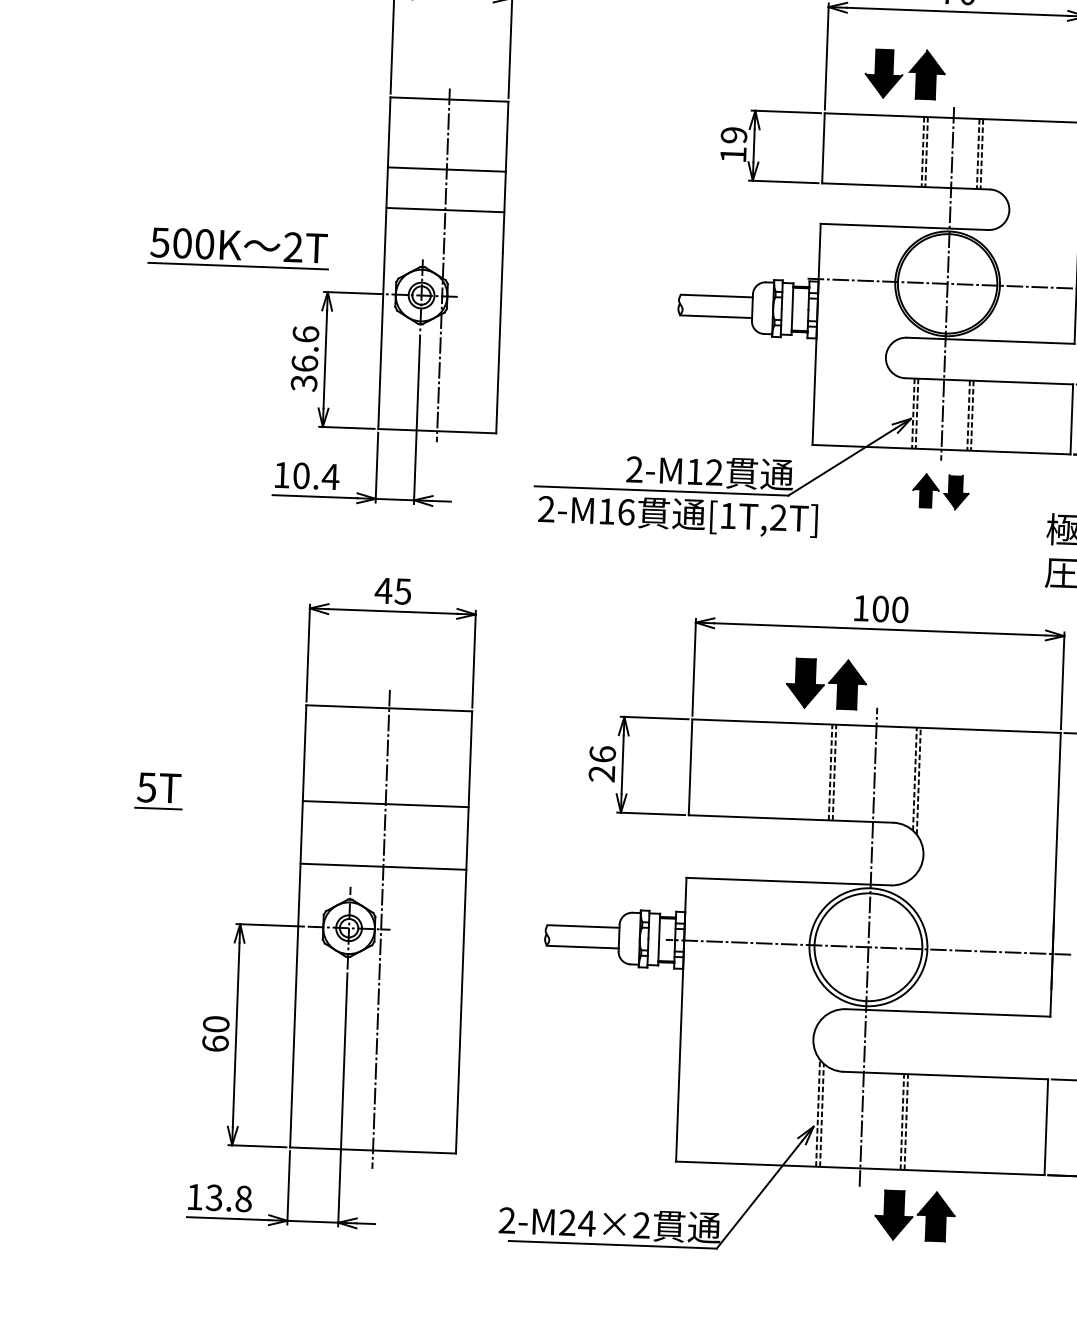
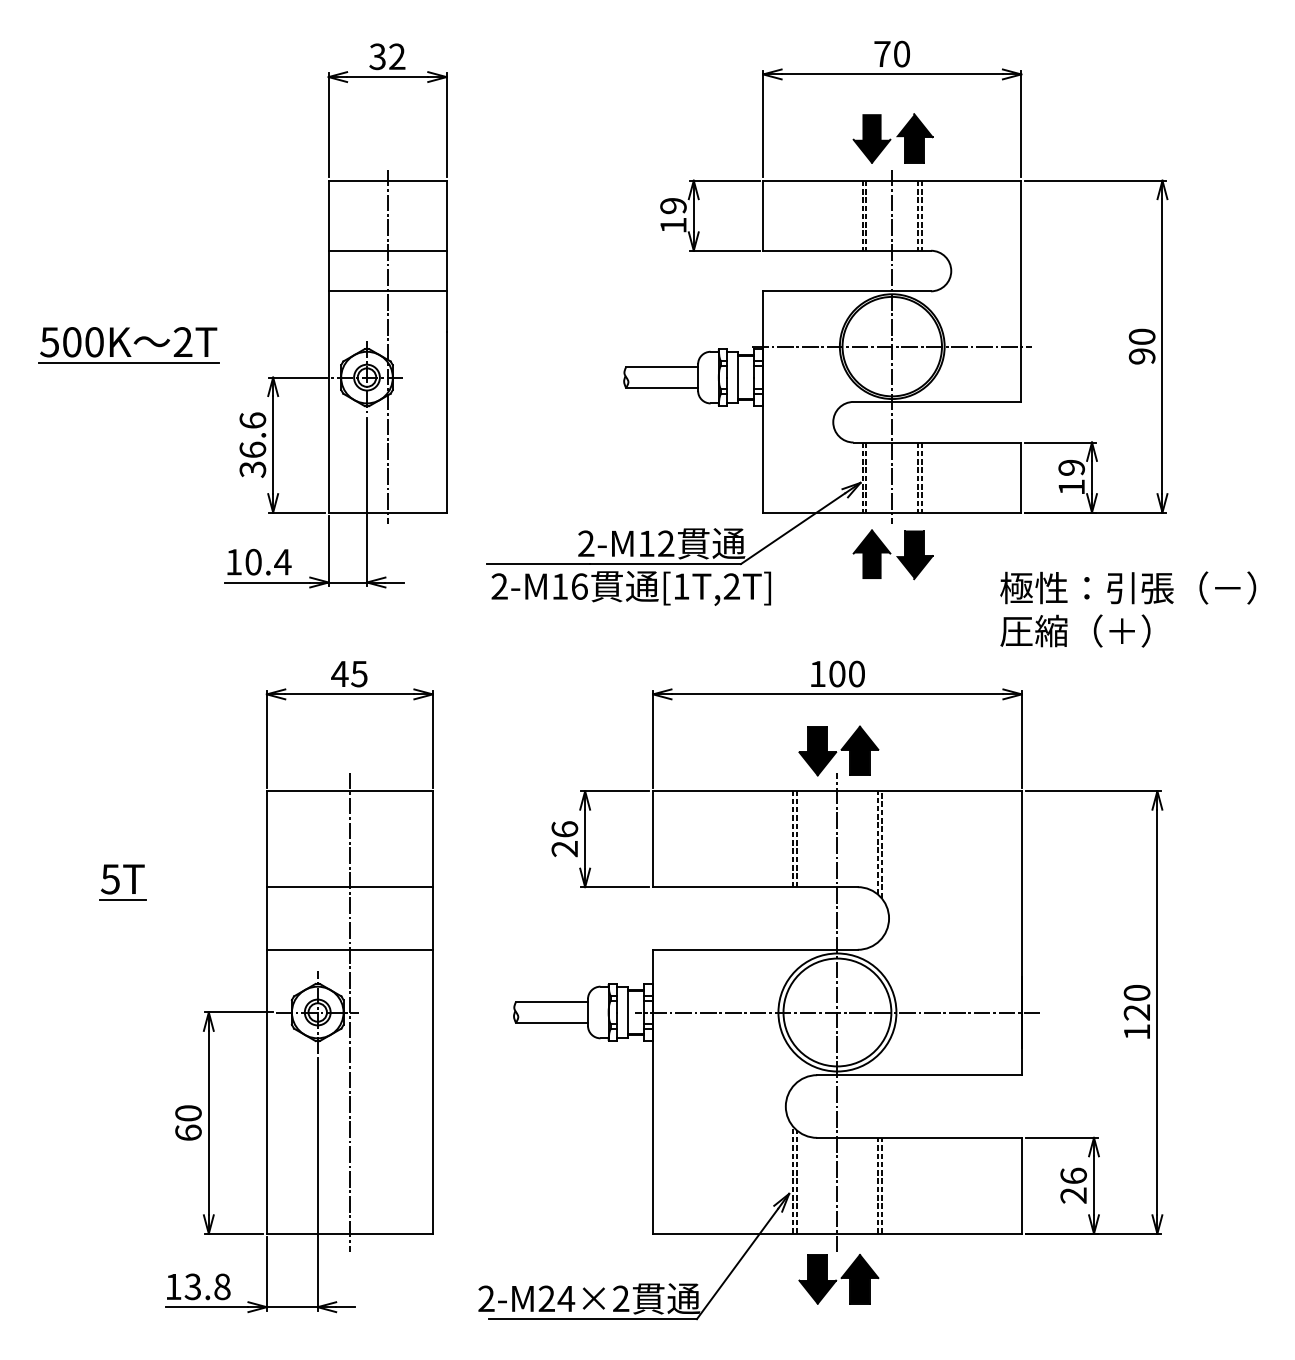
part: (904, 74) -> (892, 138), moved
part: (238, 248) -> (128, 345), moved
part: (940, 491) -> (892, 554), size x1.43
part: (826, 683) -> (838, 750), moved
part: (914, 1216) -> (838, 1279), moved

